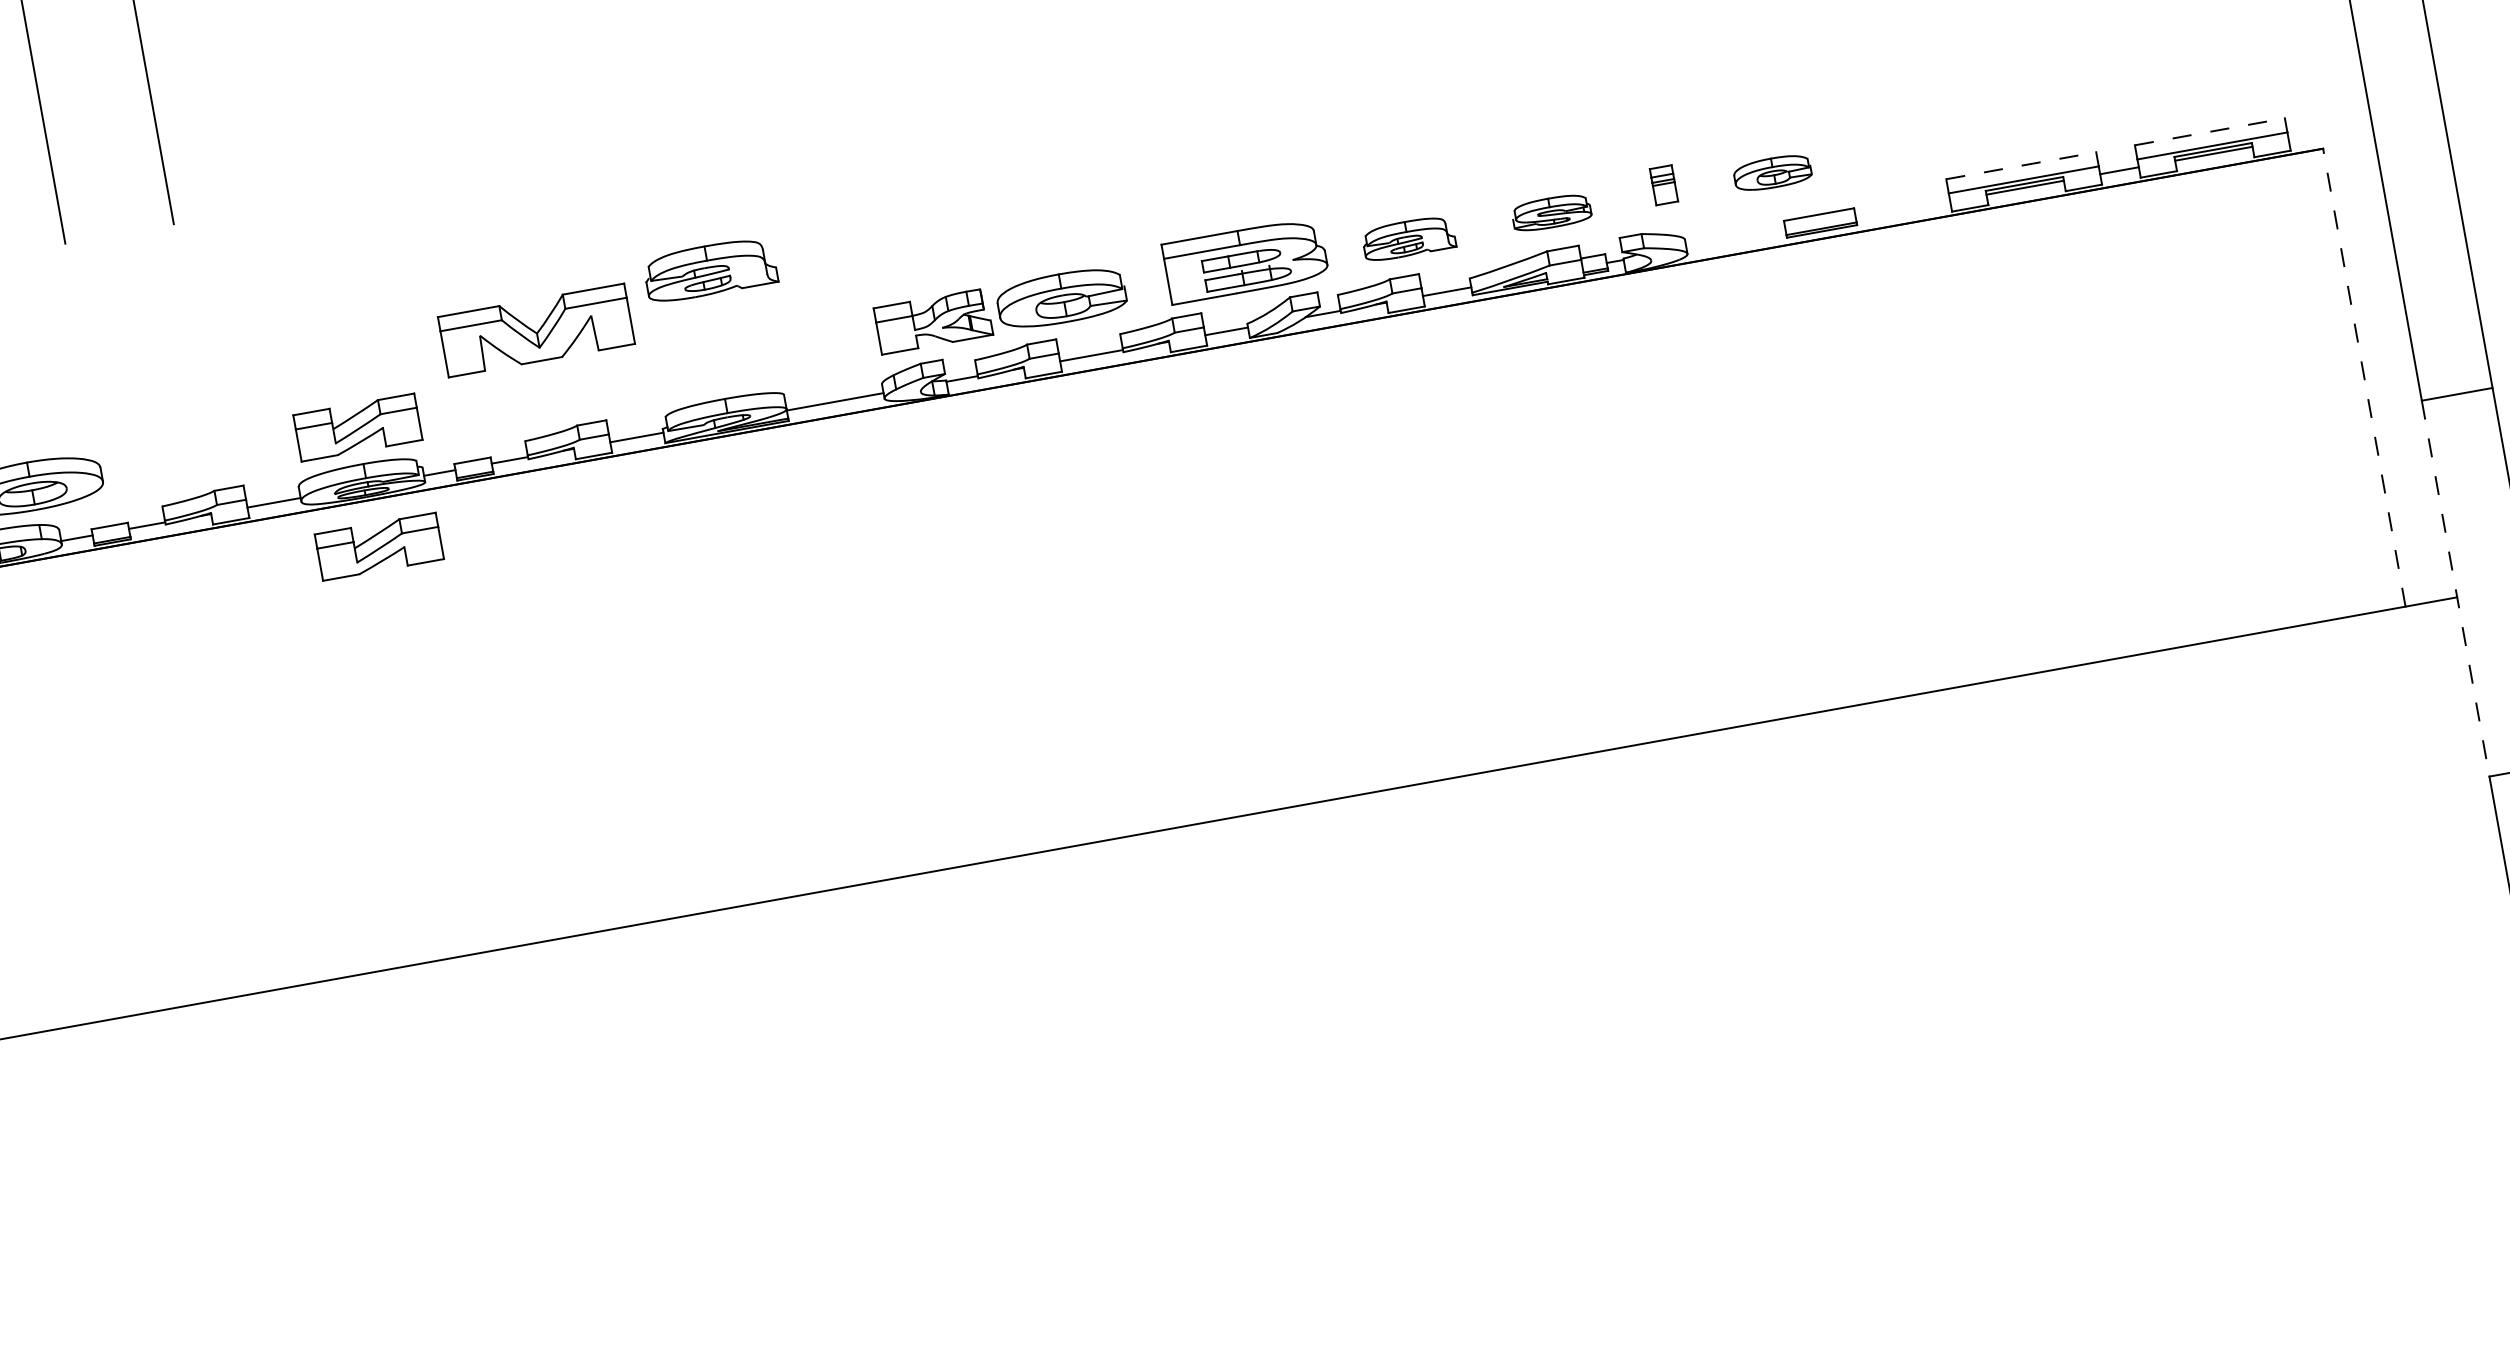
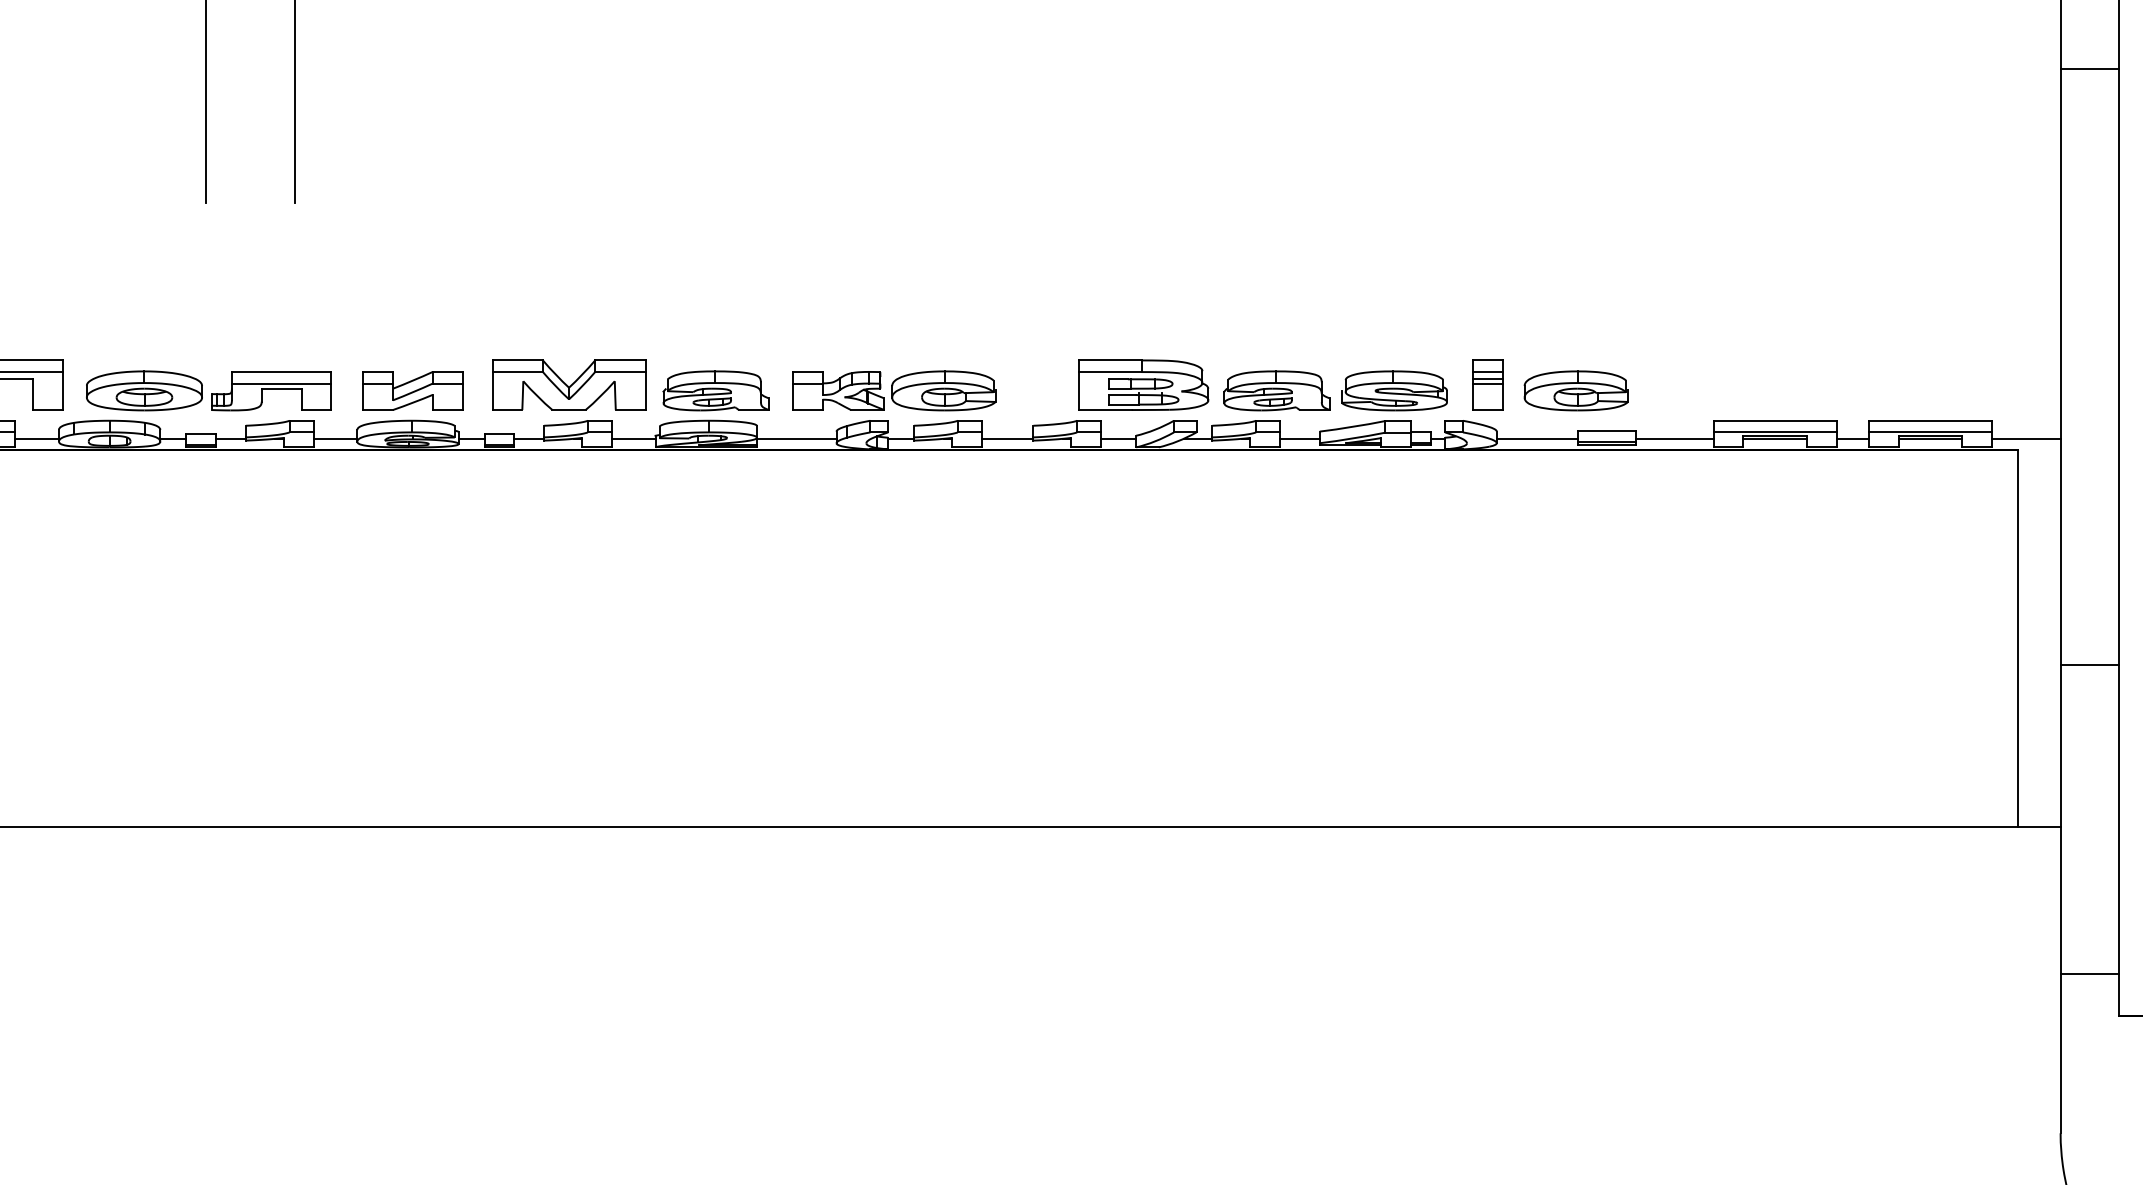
line: (2210, 131) -> (1930, 420), dashed -> solid
line: (2330, 132) -> (2026, 438), added
line: (2021, 165) -> (1775, 420), dashed -> solid
part: (1771, 172) -> (1575, 390), size x1.67
part: (1663, 184) -> (1487, 384), size x1.67
line: (1902, 209) -> (1674, 438), added
part: (1551, 212) -> (1394, 390), size x1.67
part: (1408, 238) -> (1276, 390), size x1.43
line: (1736, 239) -> (1537, 438), added
part: (709, 269) -> (715, 390), moved
part: (1001, 308) -> (894, 390), moved
part: (536, 329) -> (569, 384), moved
line: (2364, 377) -> (2018, 638), dashed -> solid
part: (186, 459) -> (271, 391), added
part: (378, 546) -> (412, 488), removed
line: (2455, 588) -> (2060, 819), dashed -> solid

